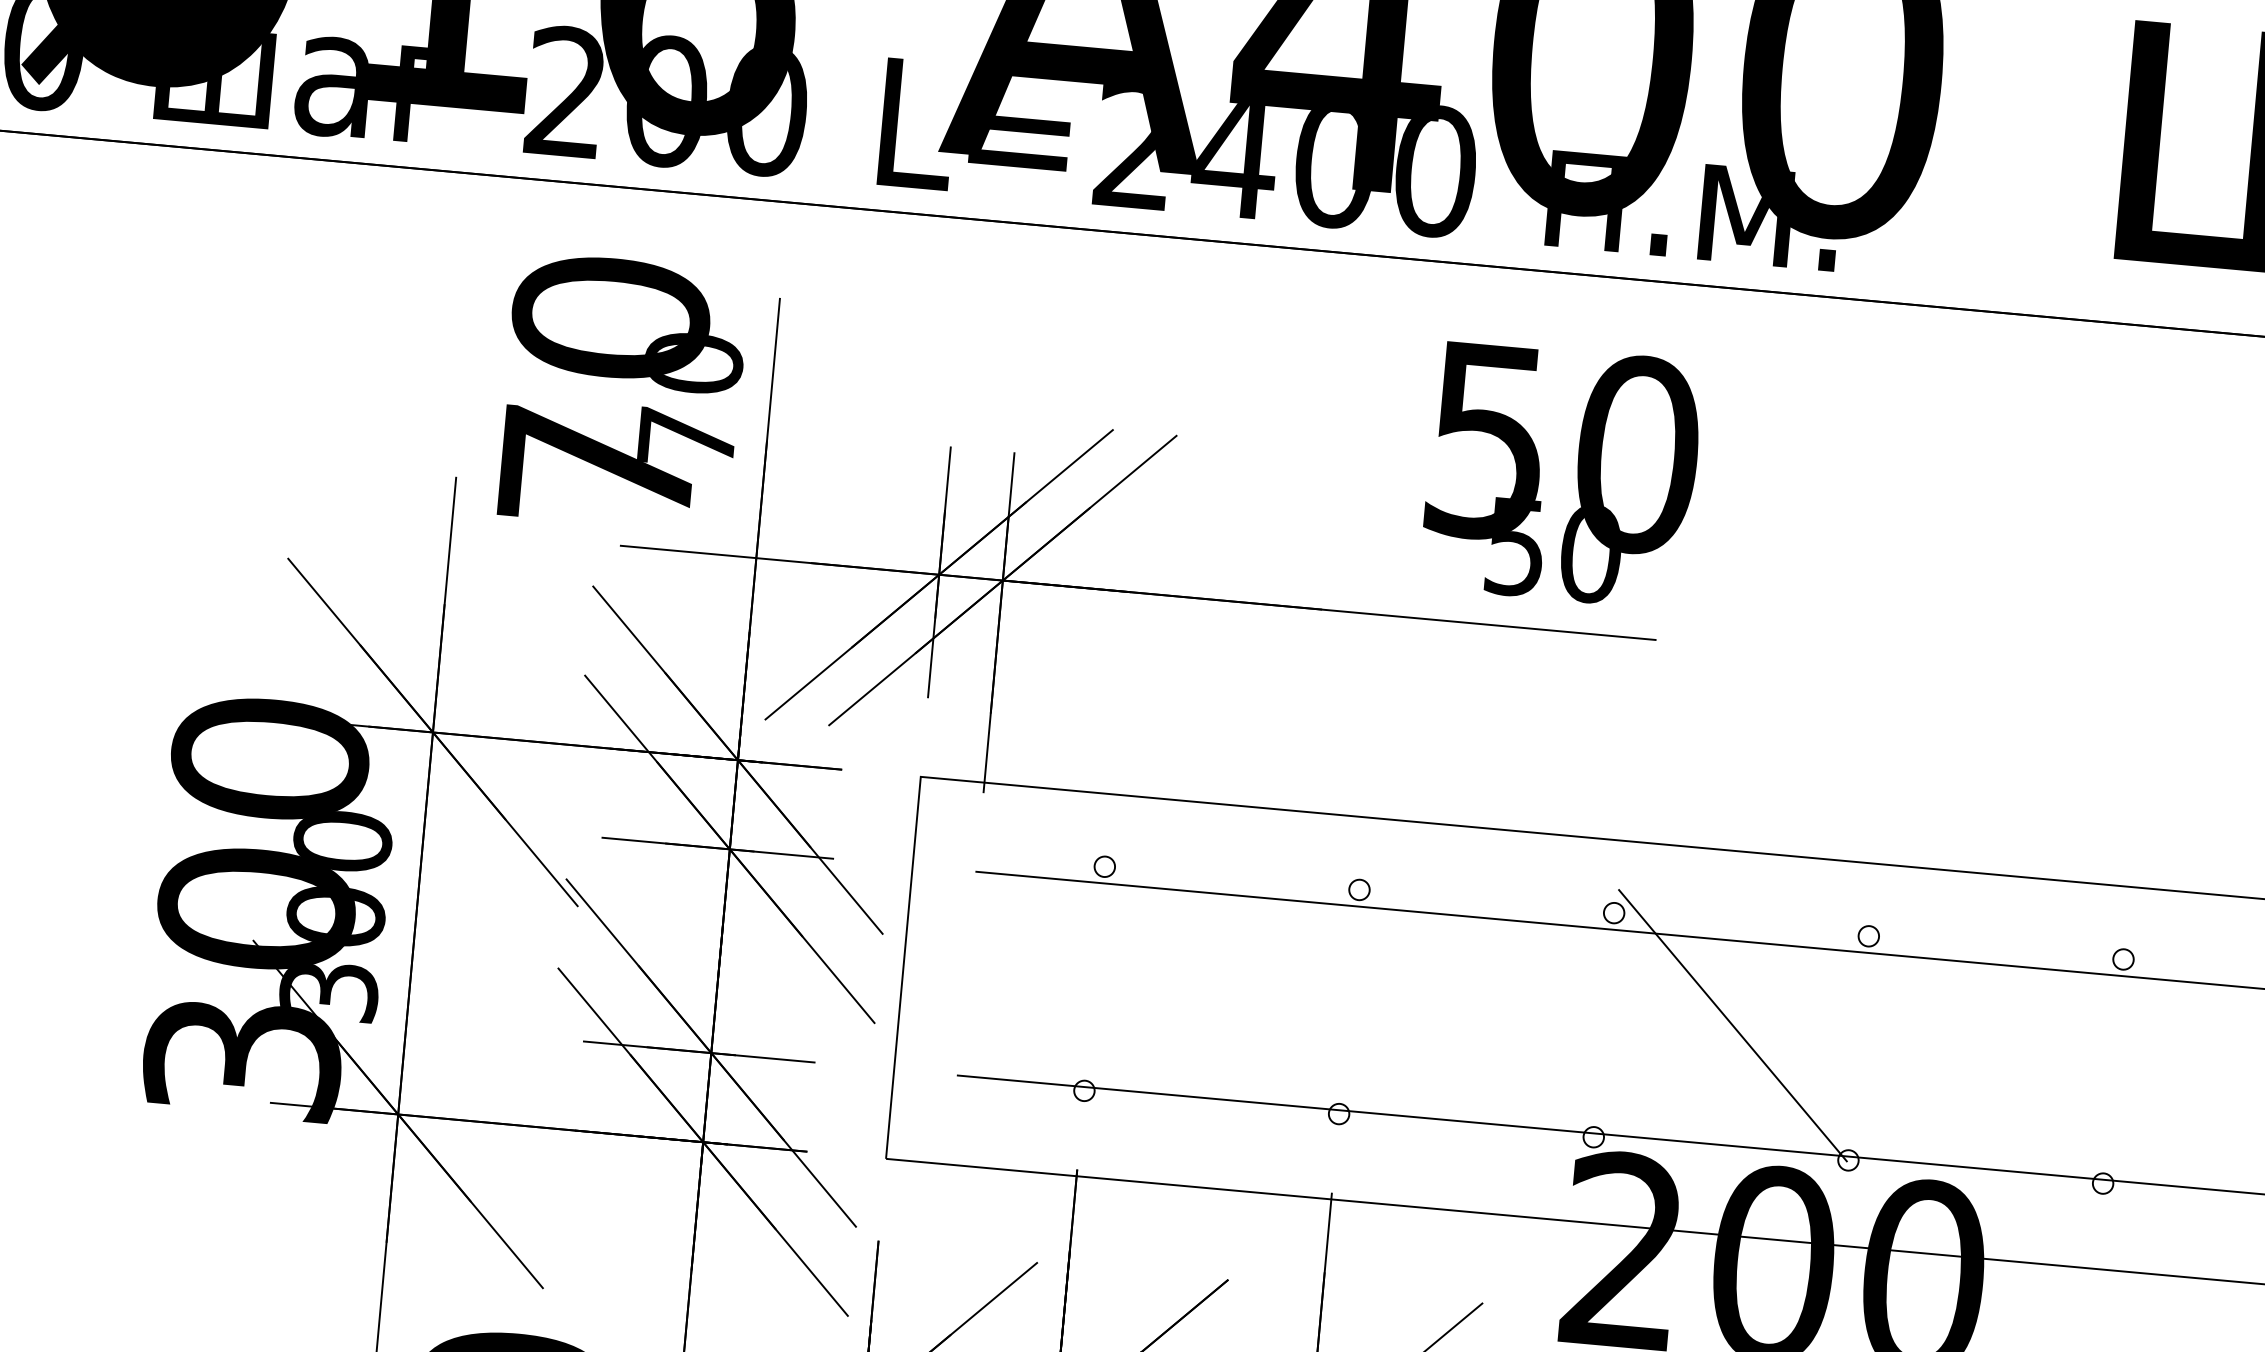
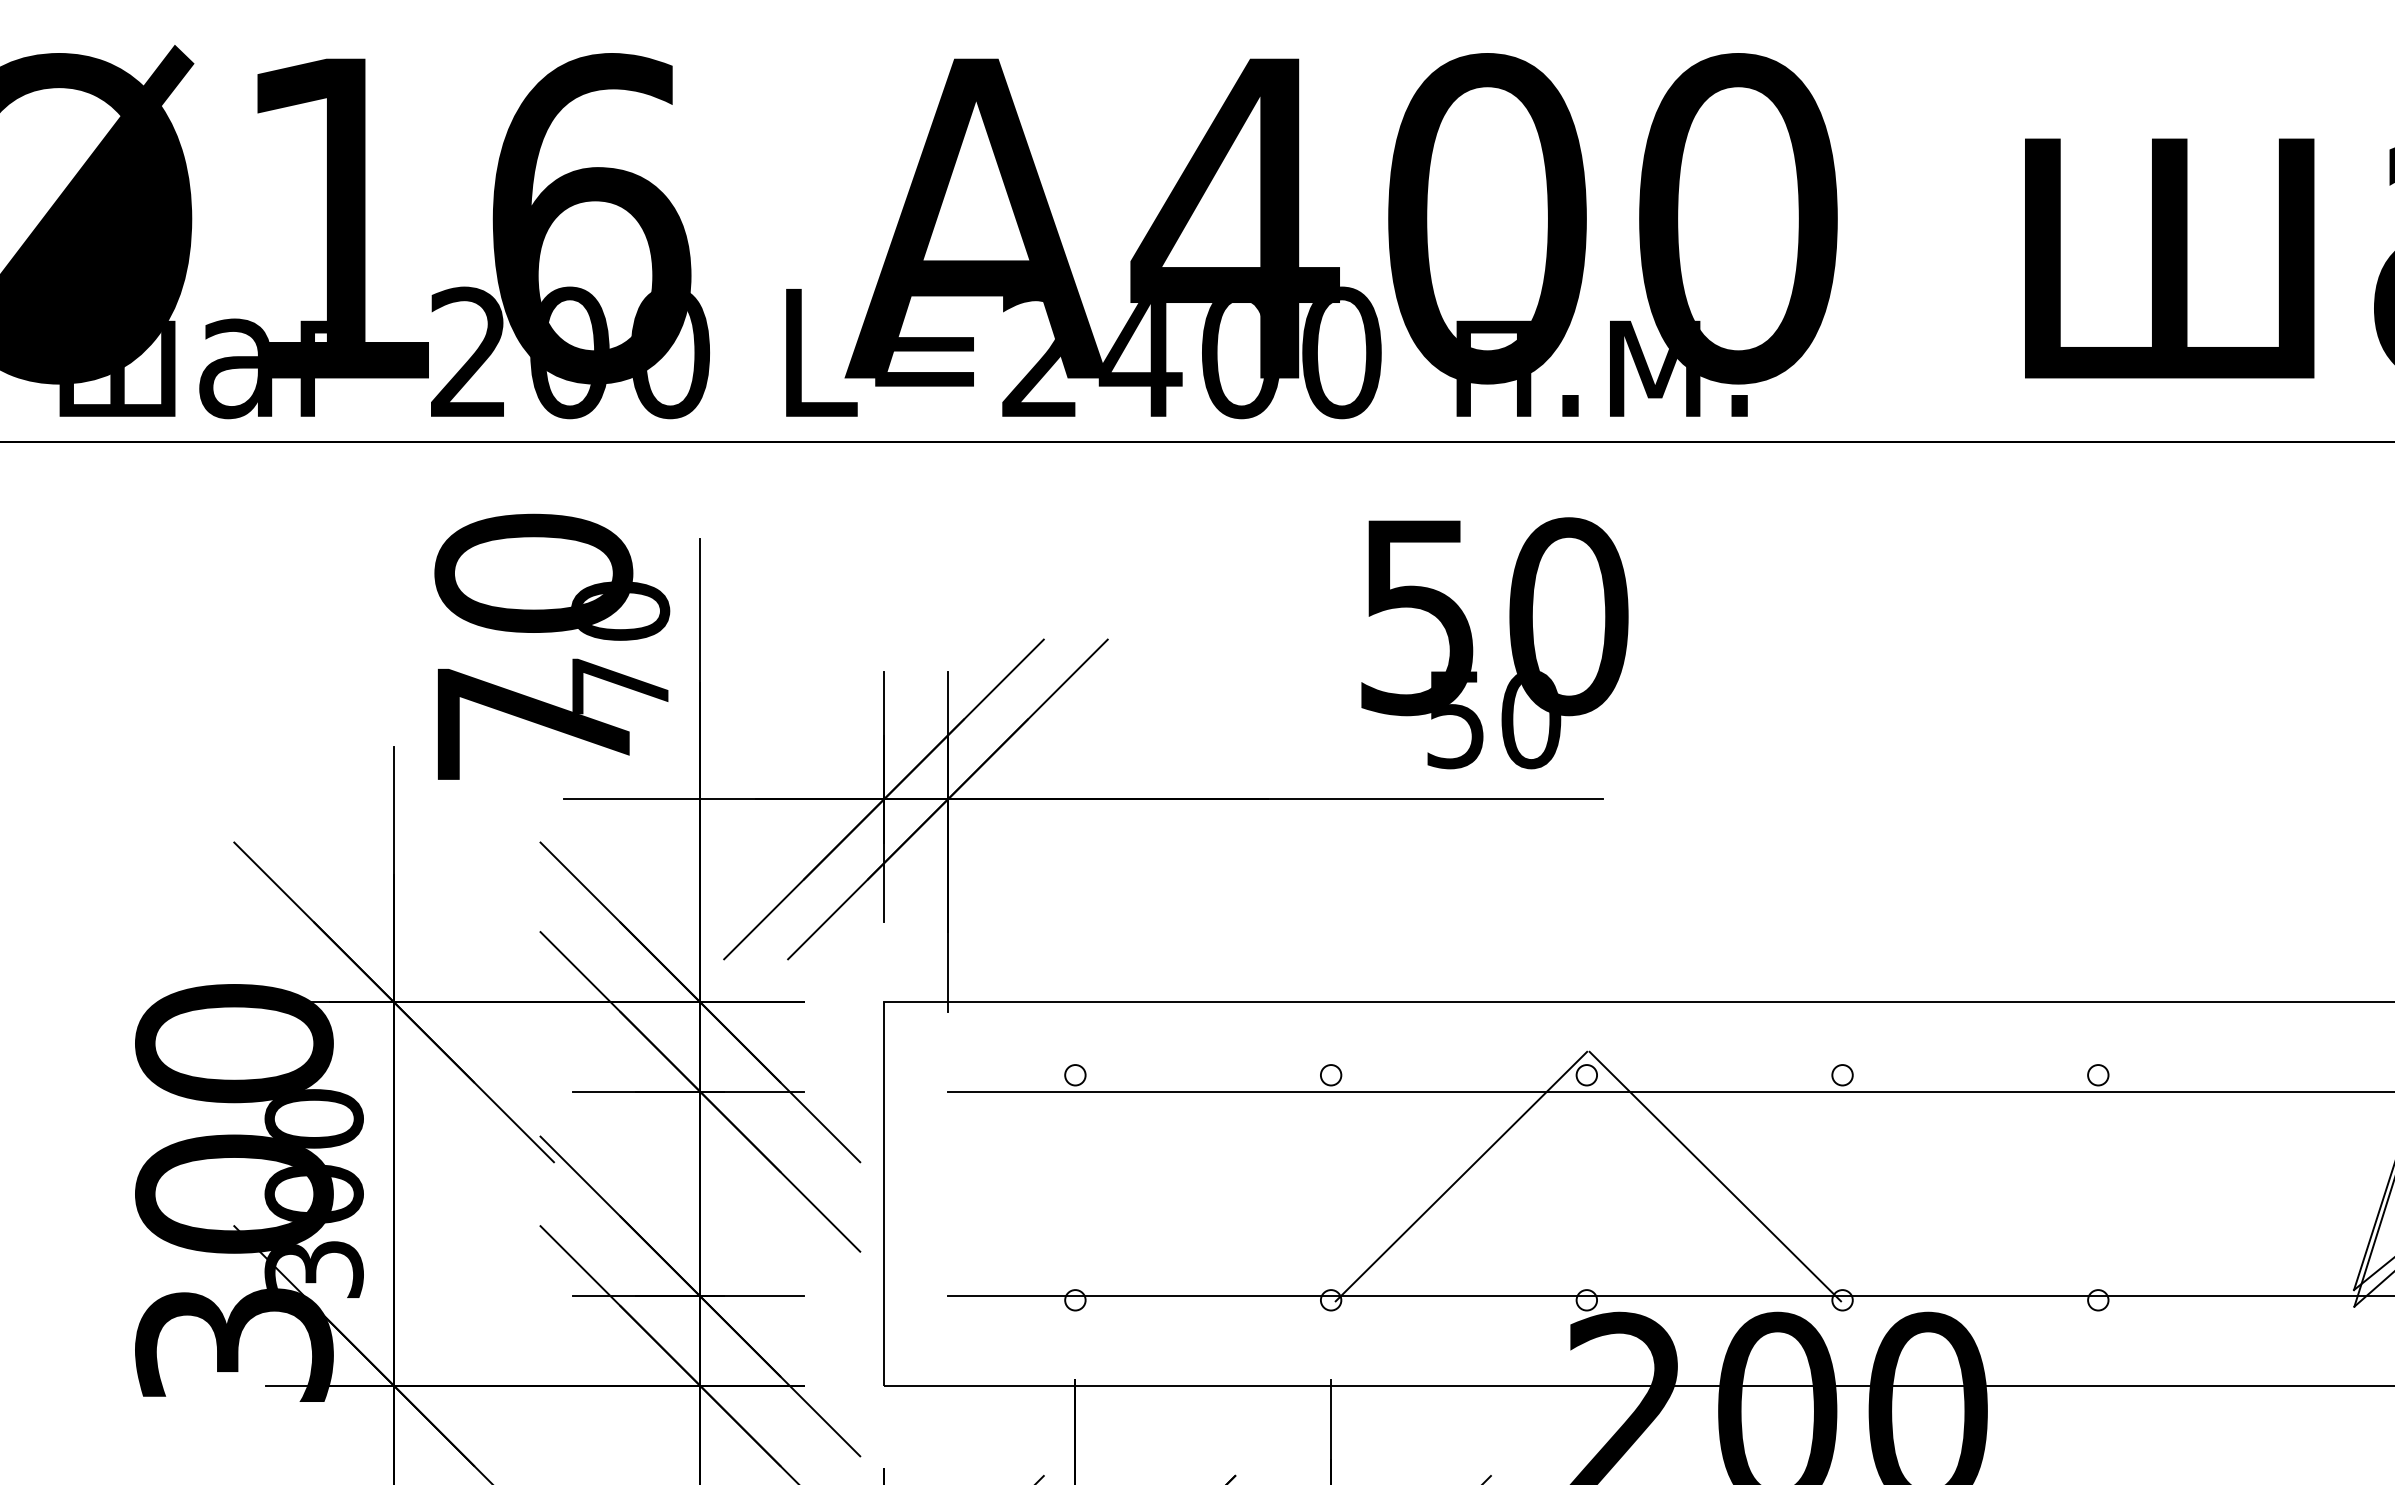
line: (1480, 1002) -> (1461, 1176), added

